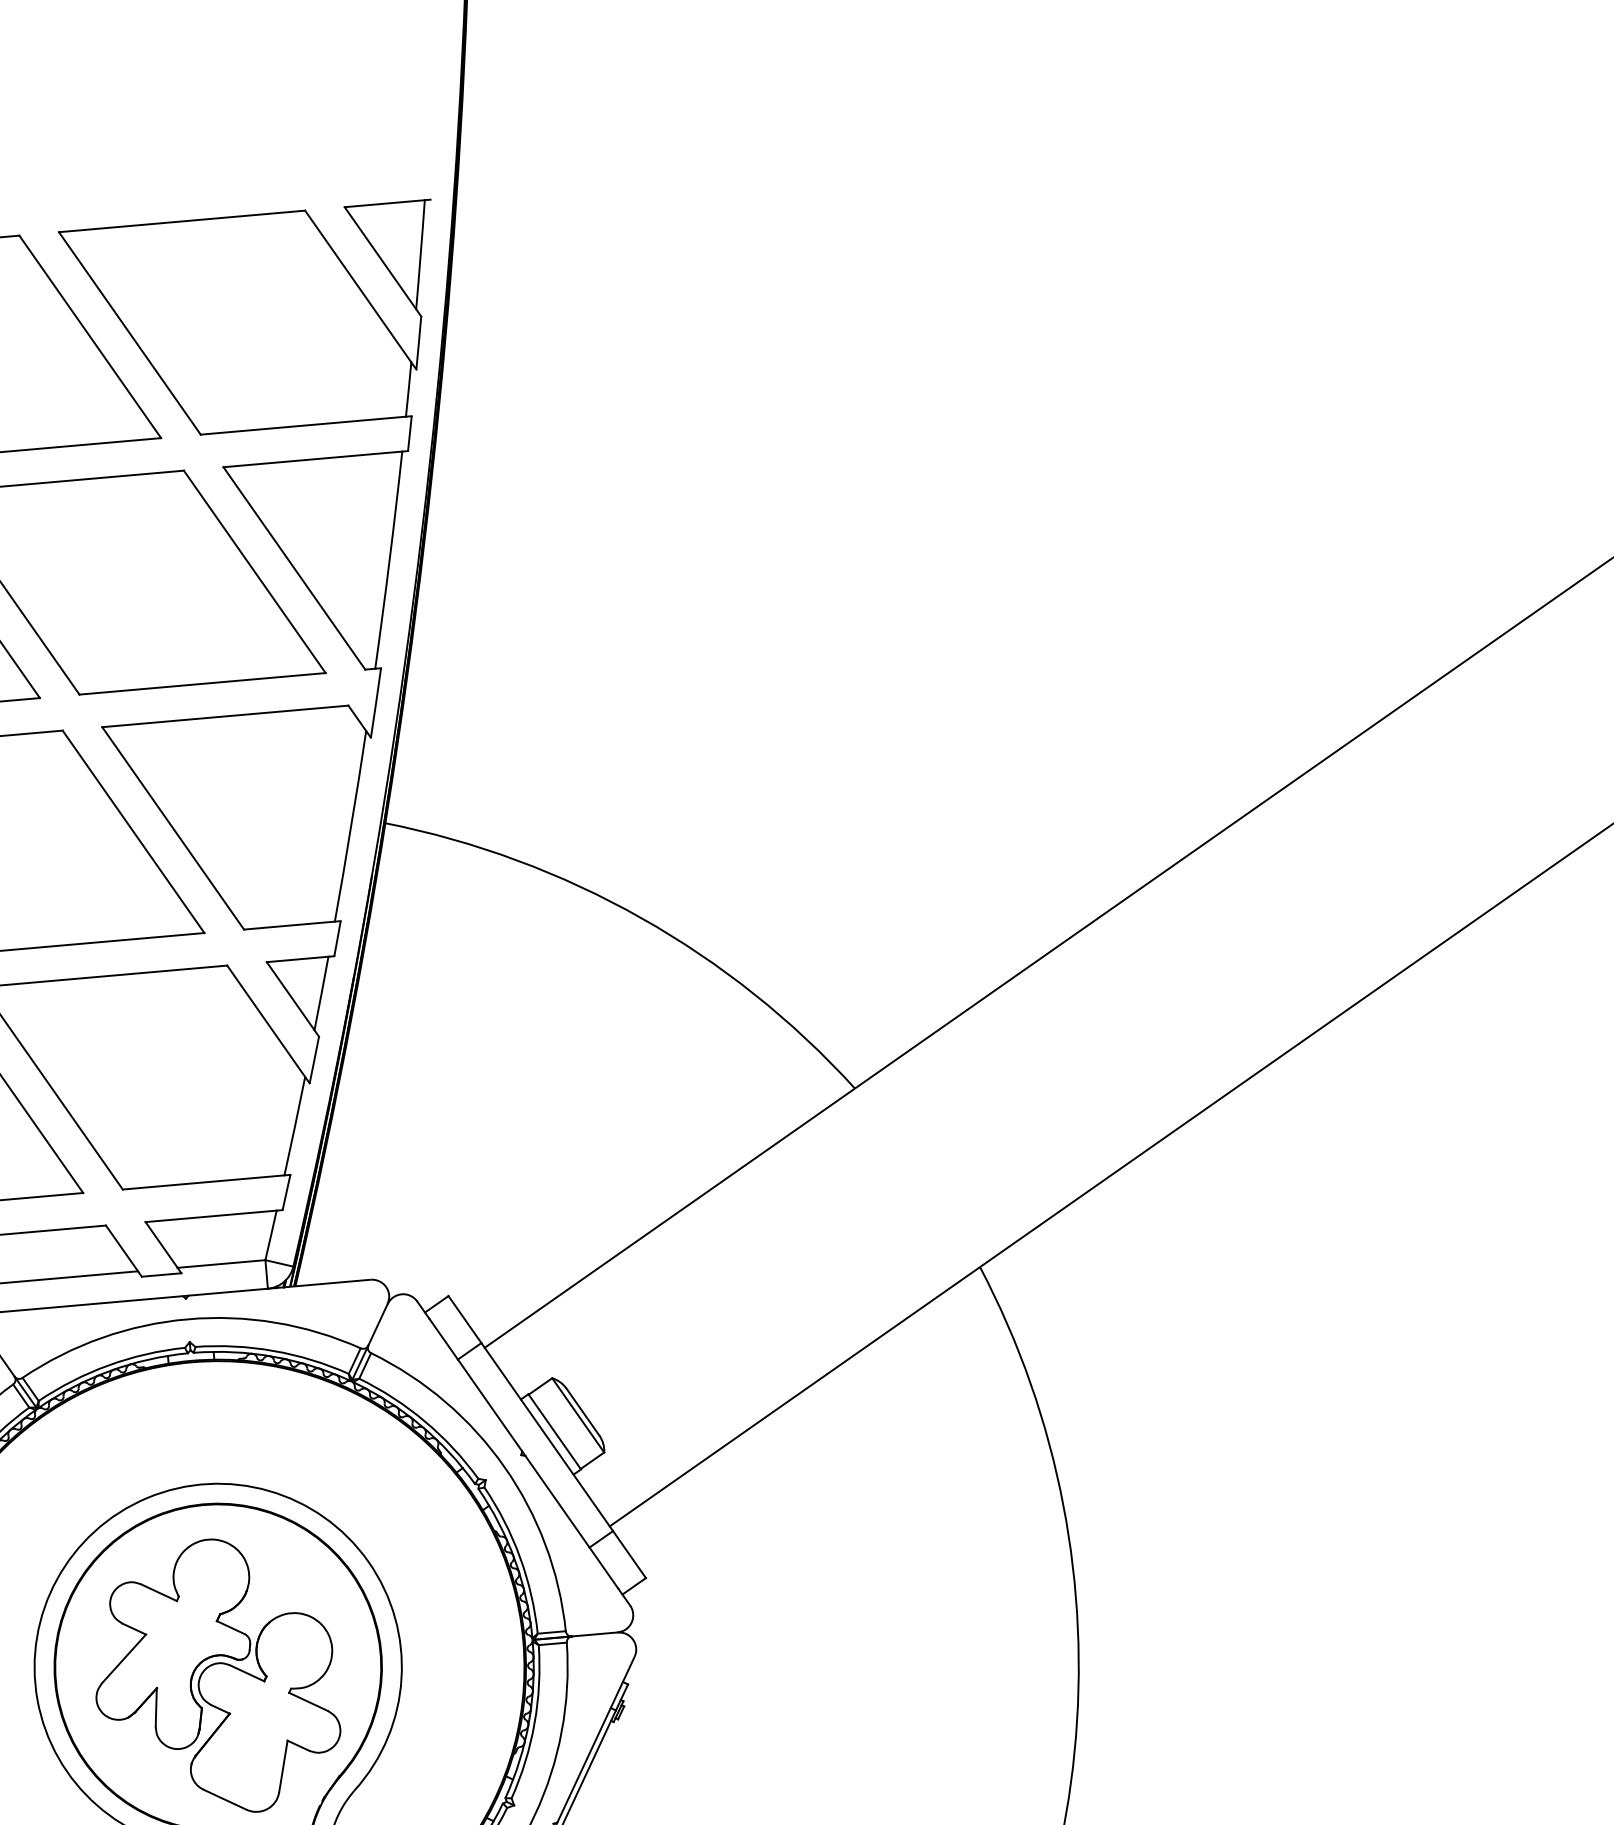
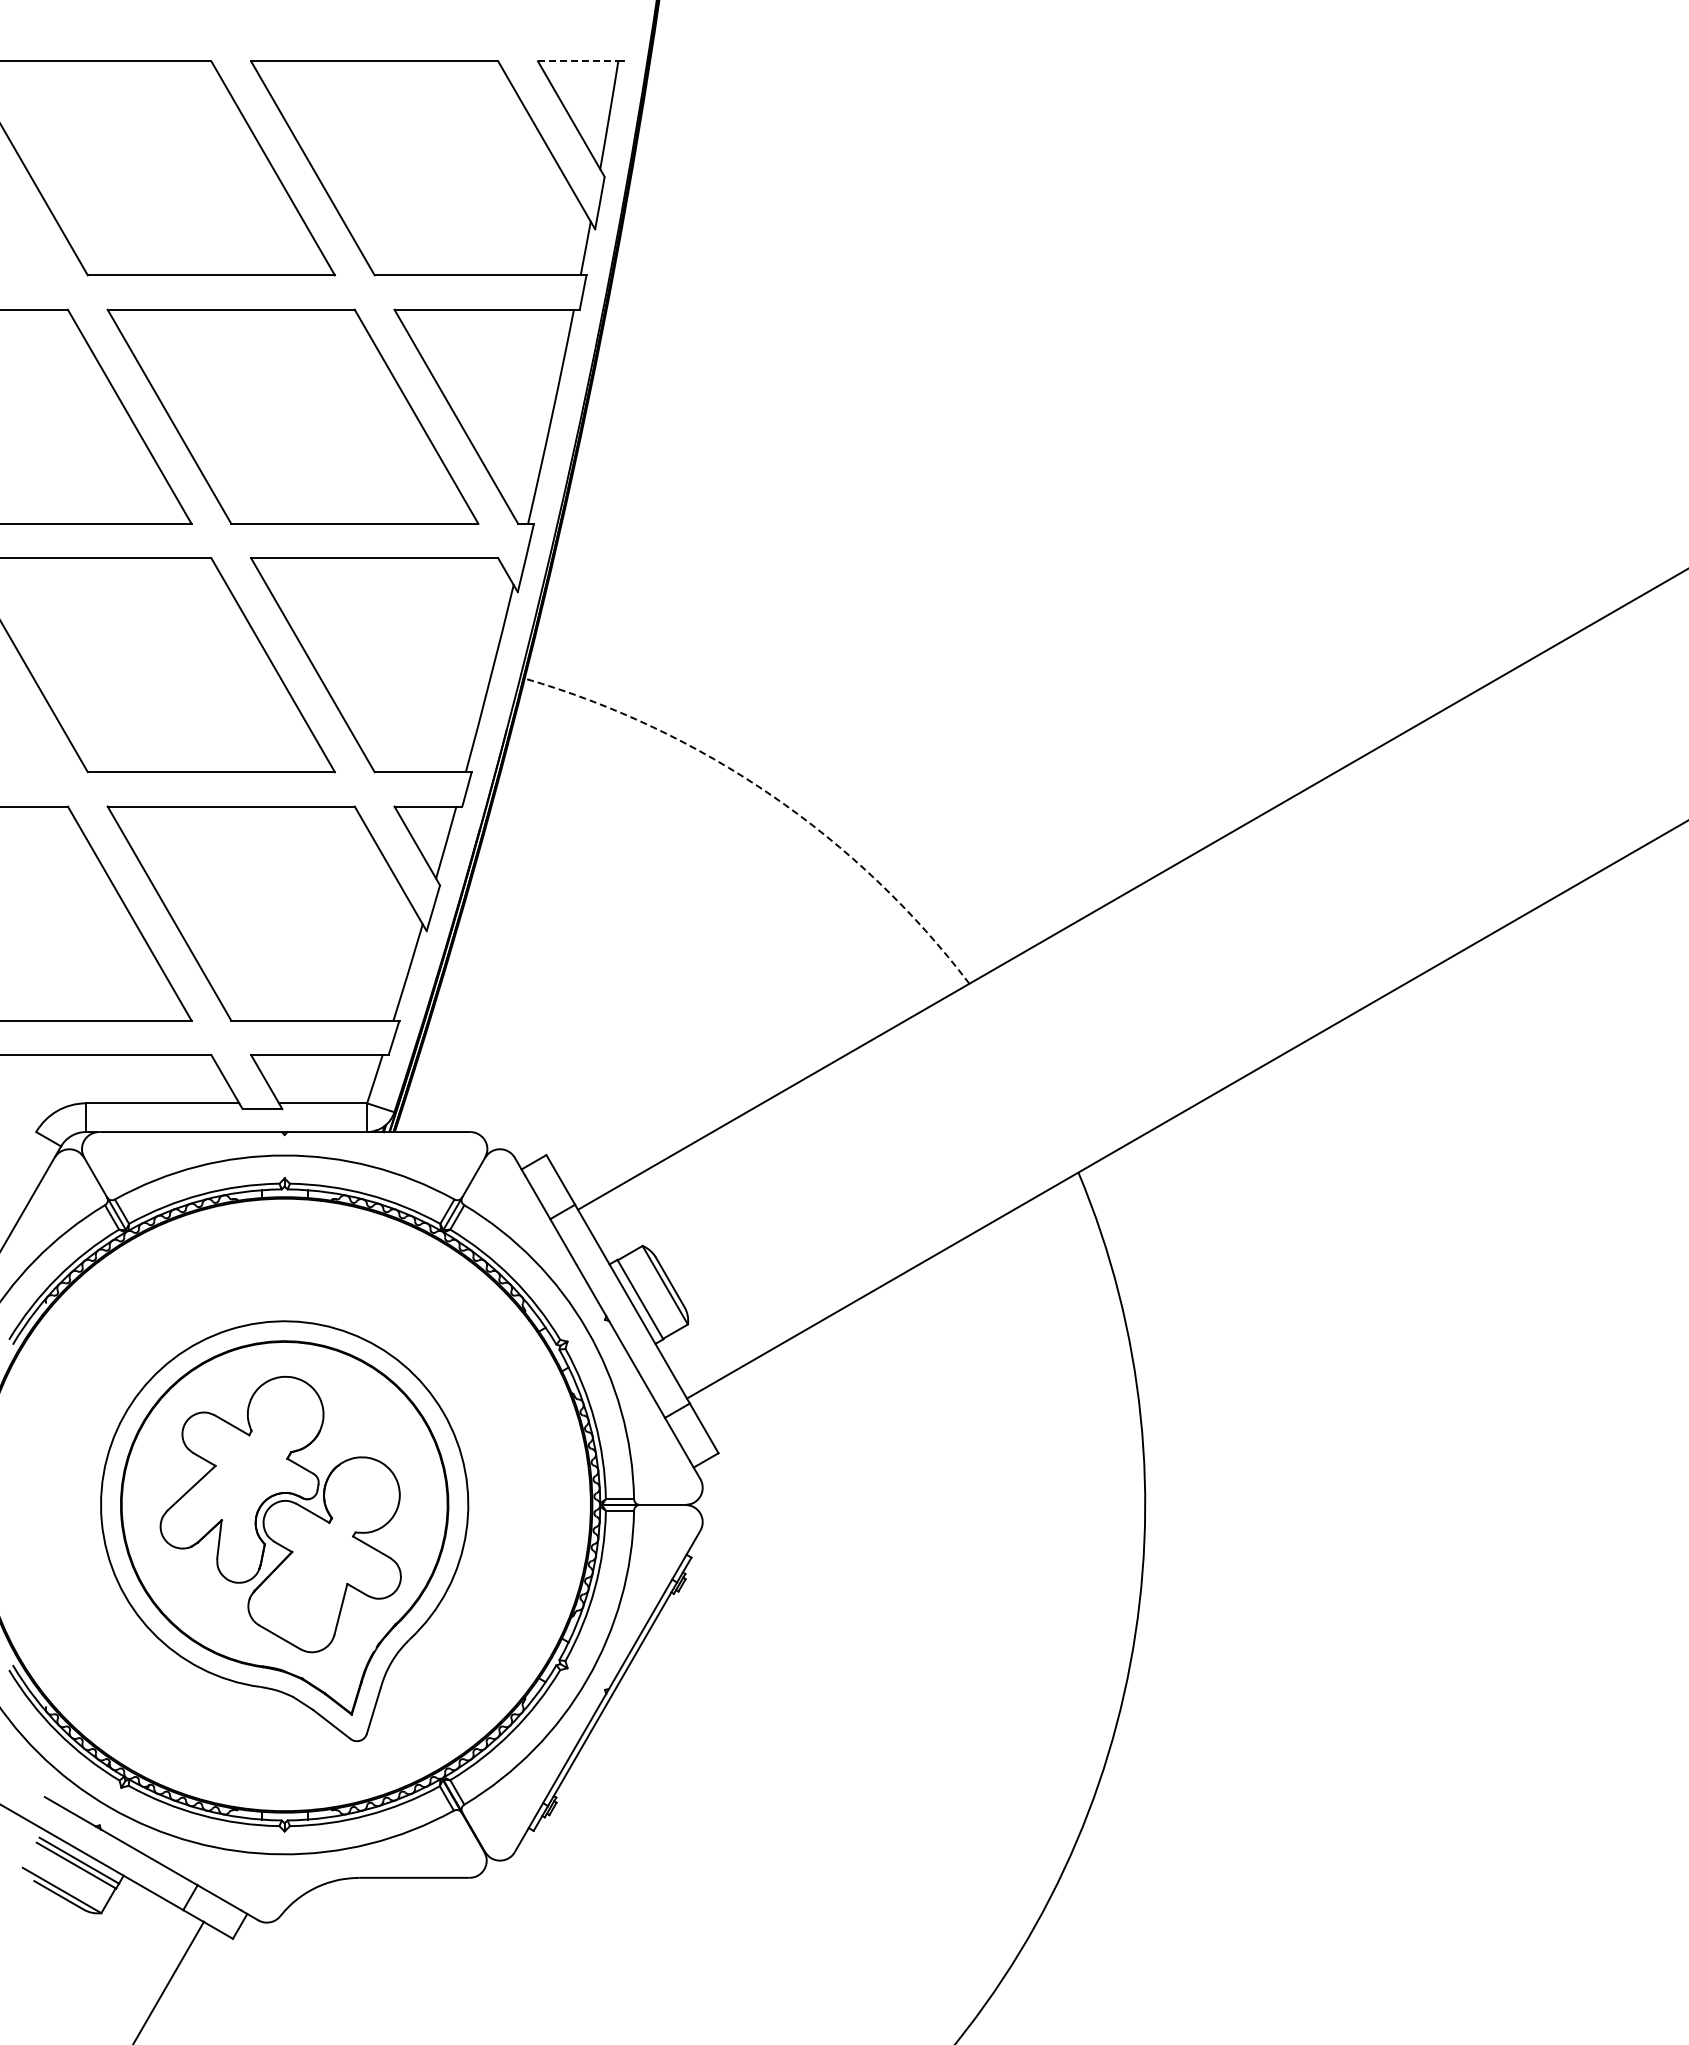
line: (385, 203) -> (578, 61), solid -> dashed
arc: (641, 918) -> (771, 795), solid -> dashed

